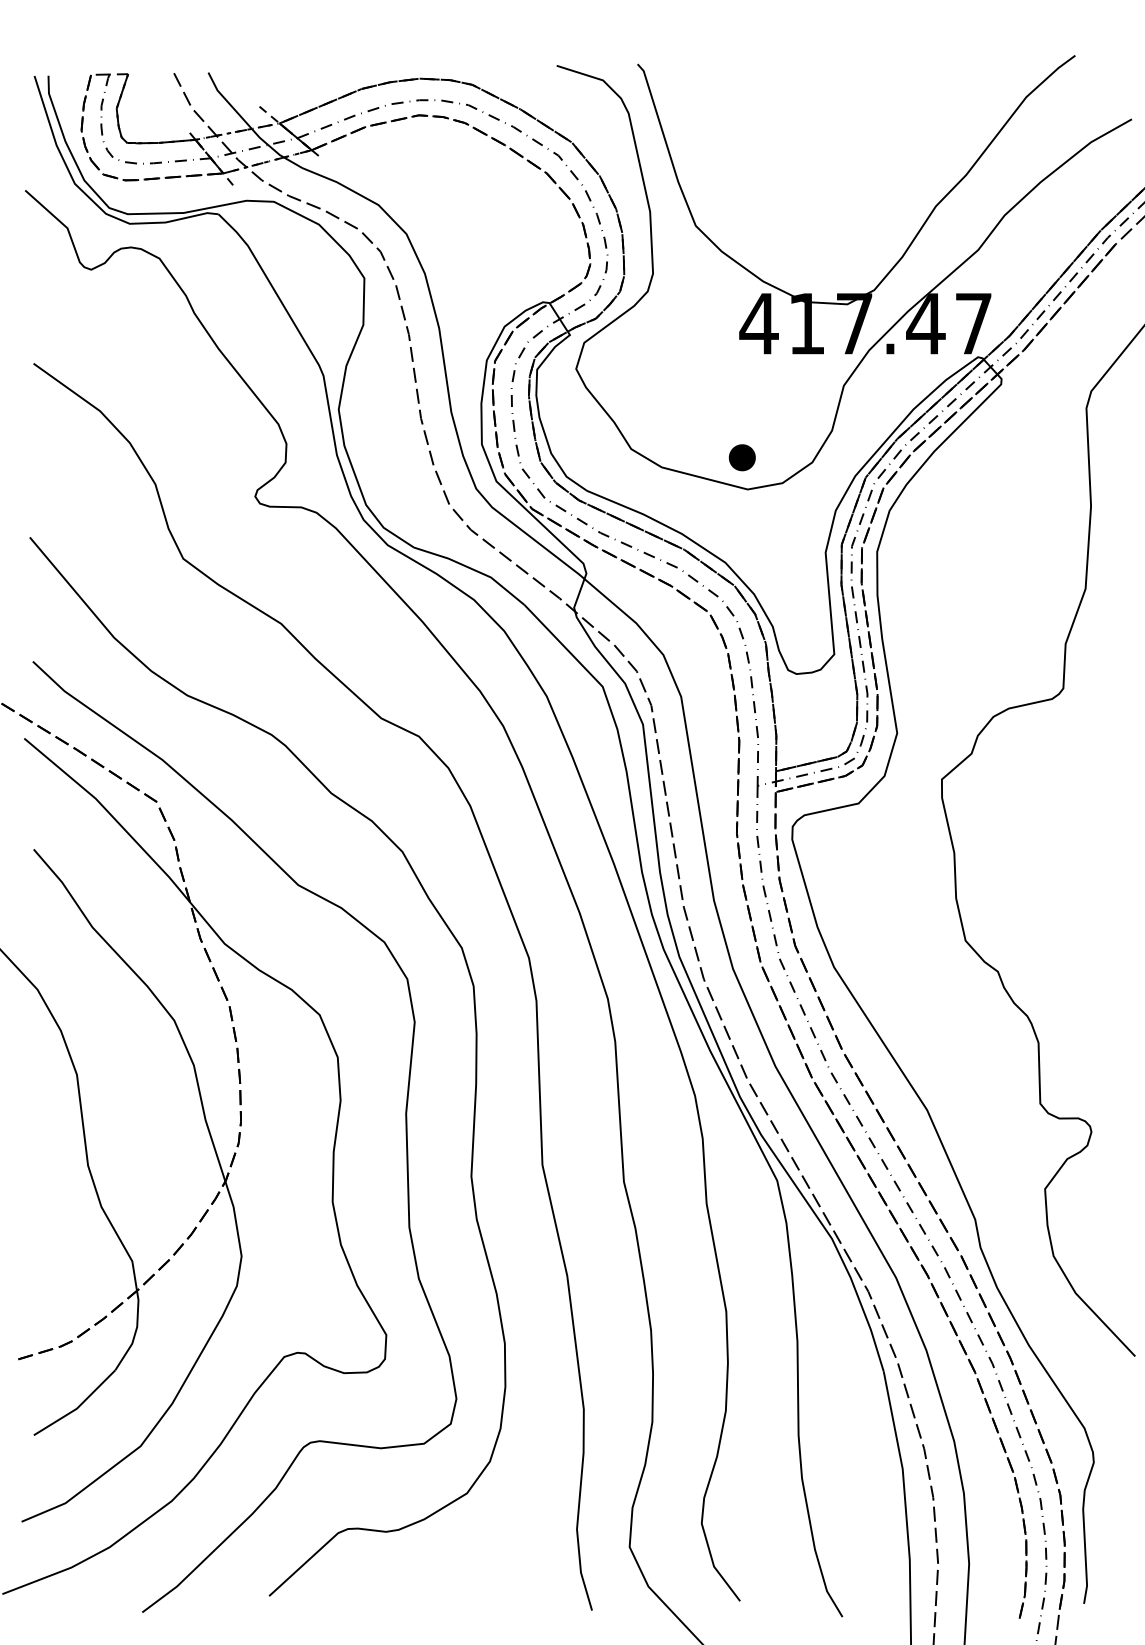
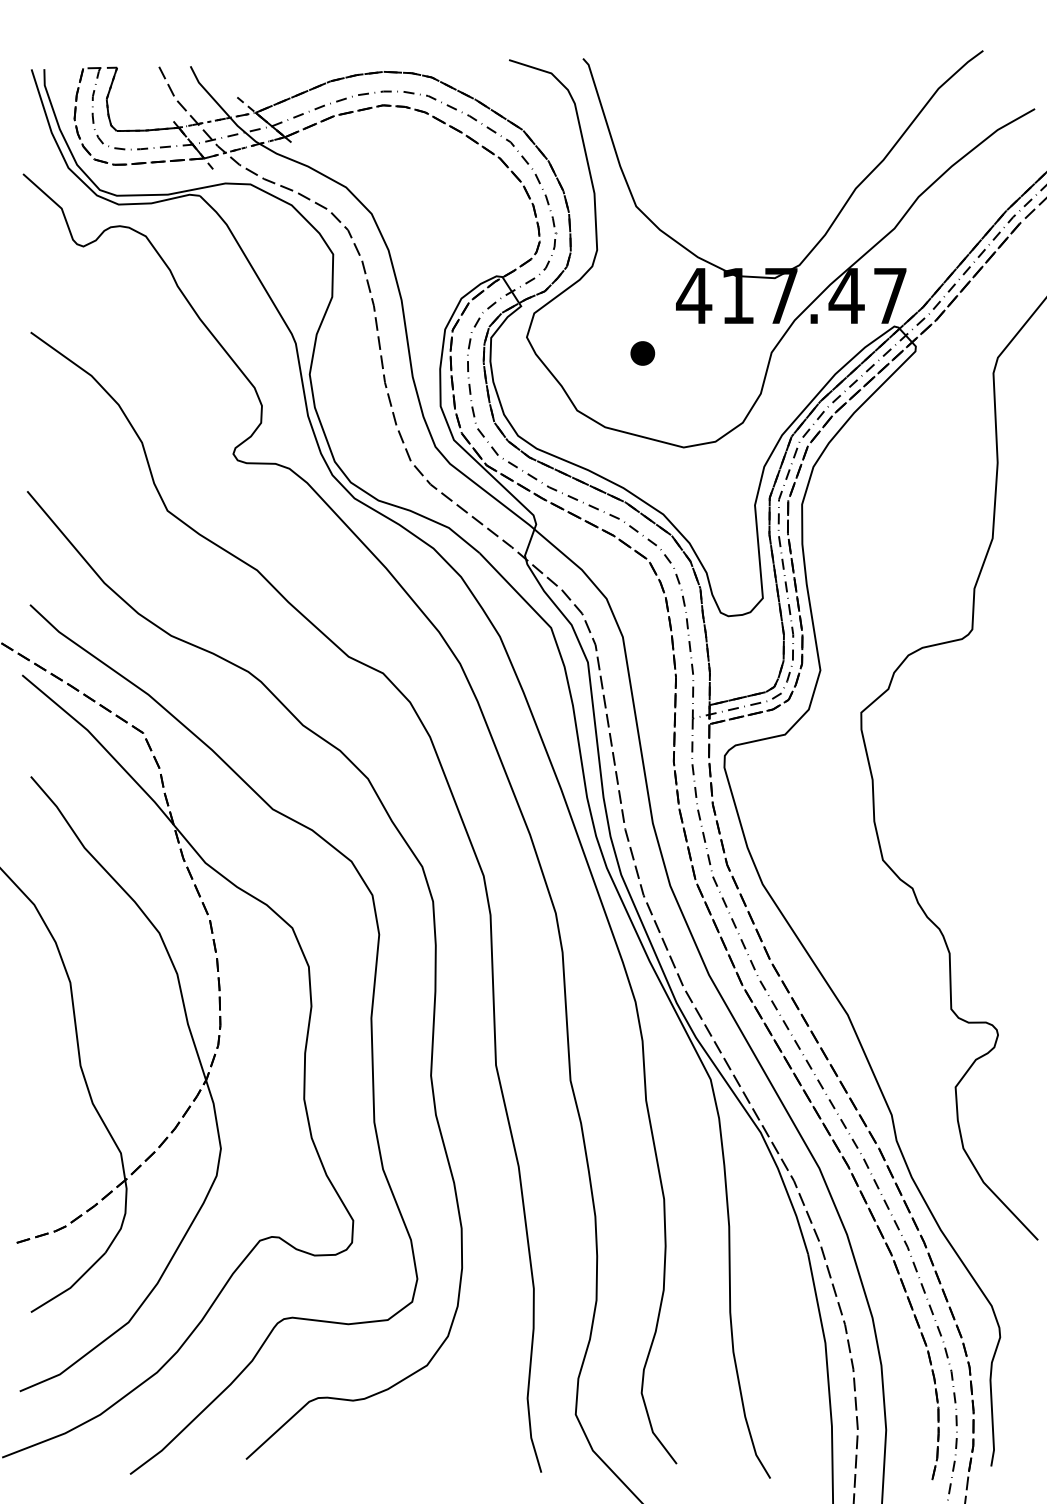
part: (742, 457) -> (642, 353), moved

